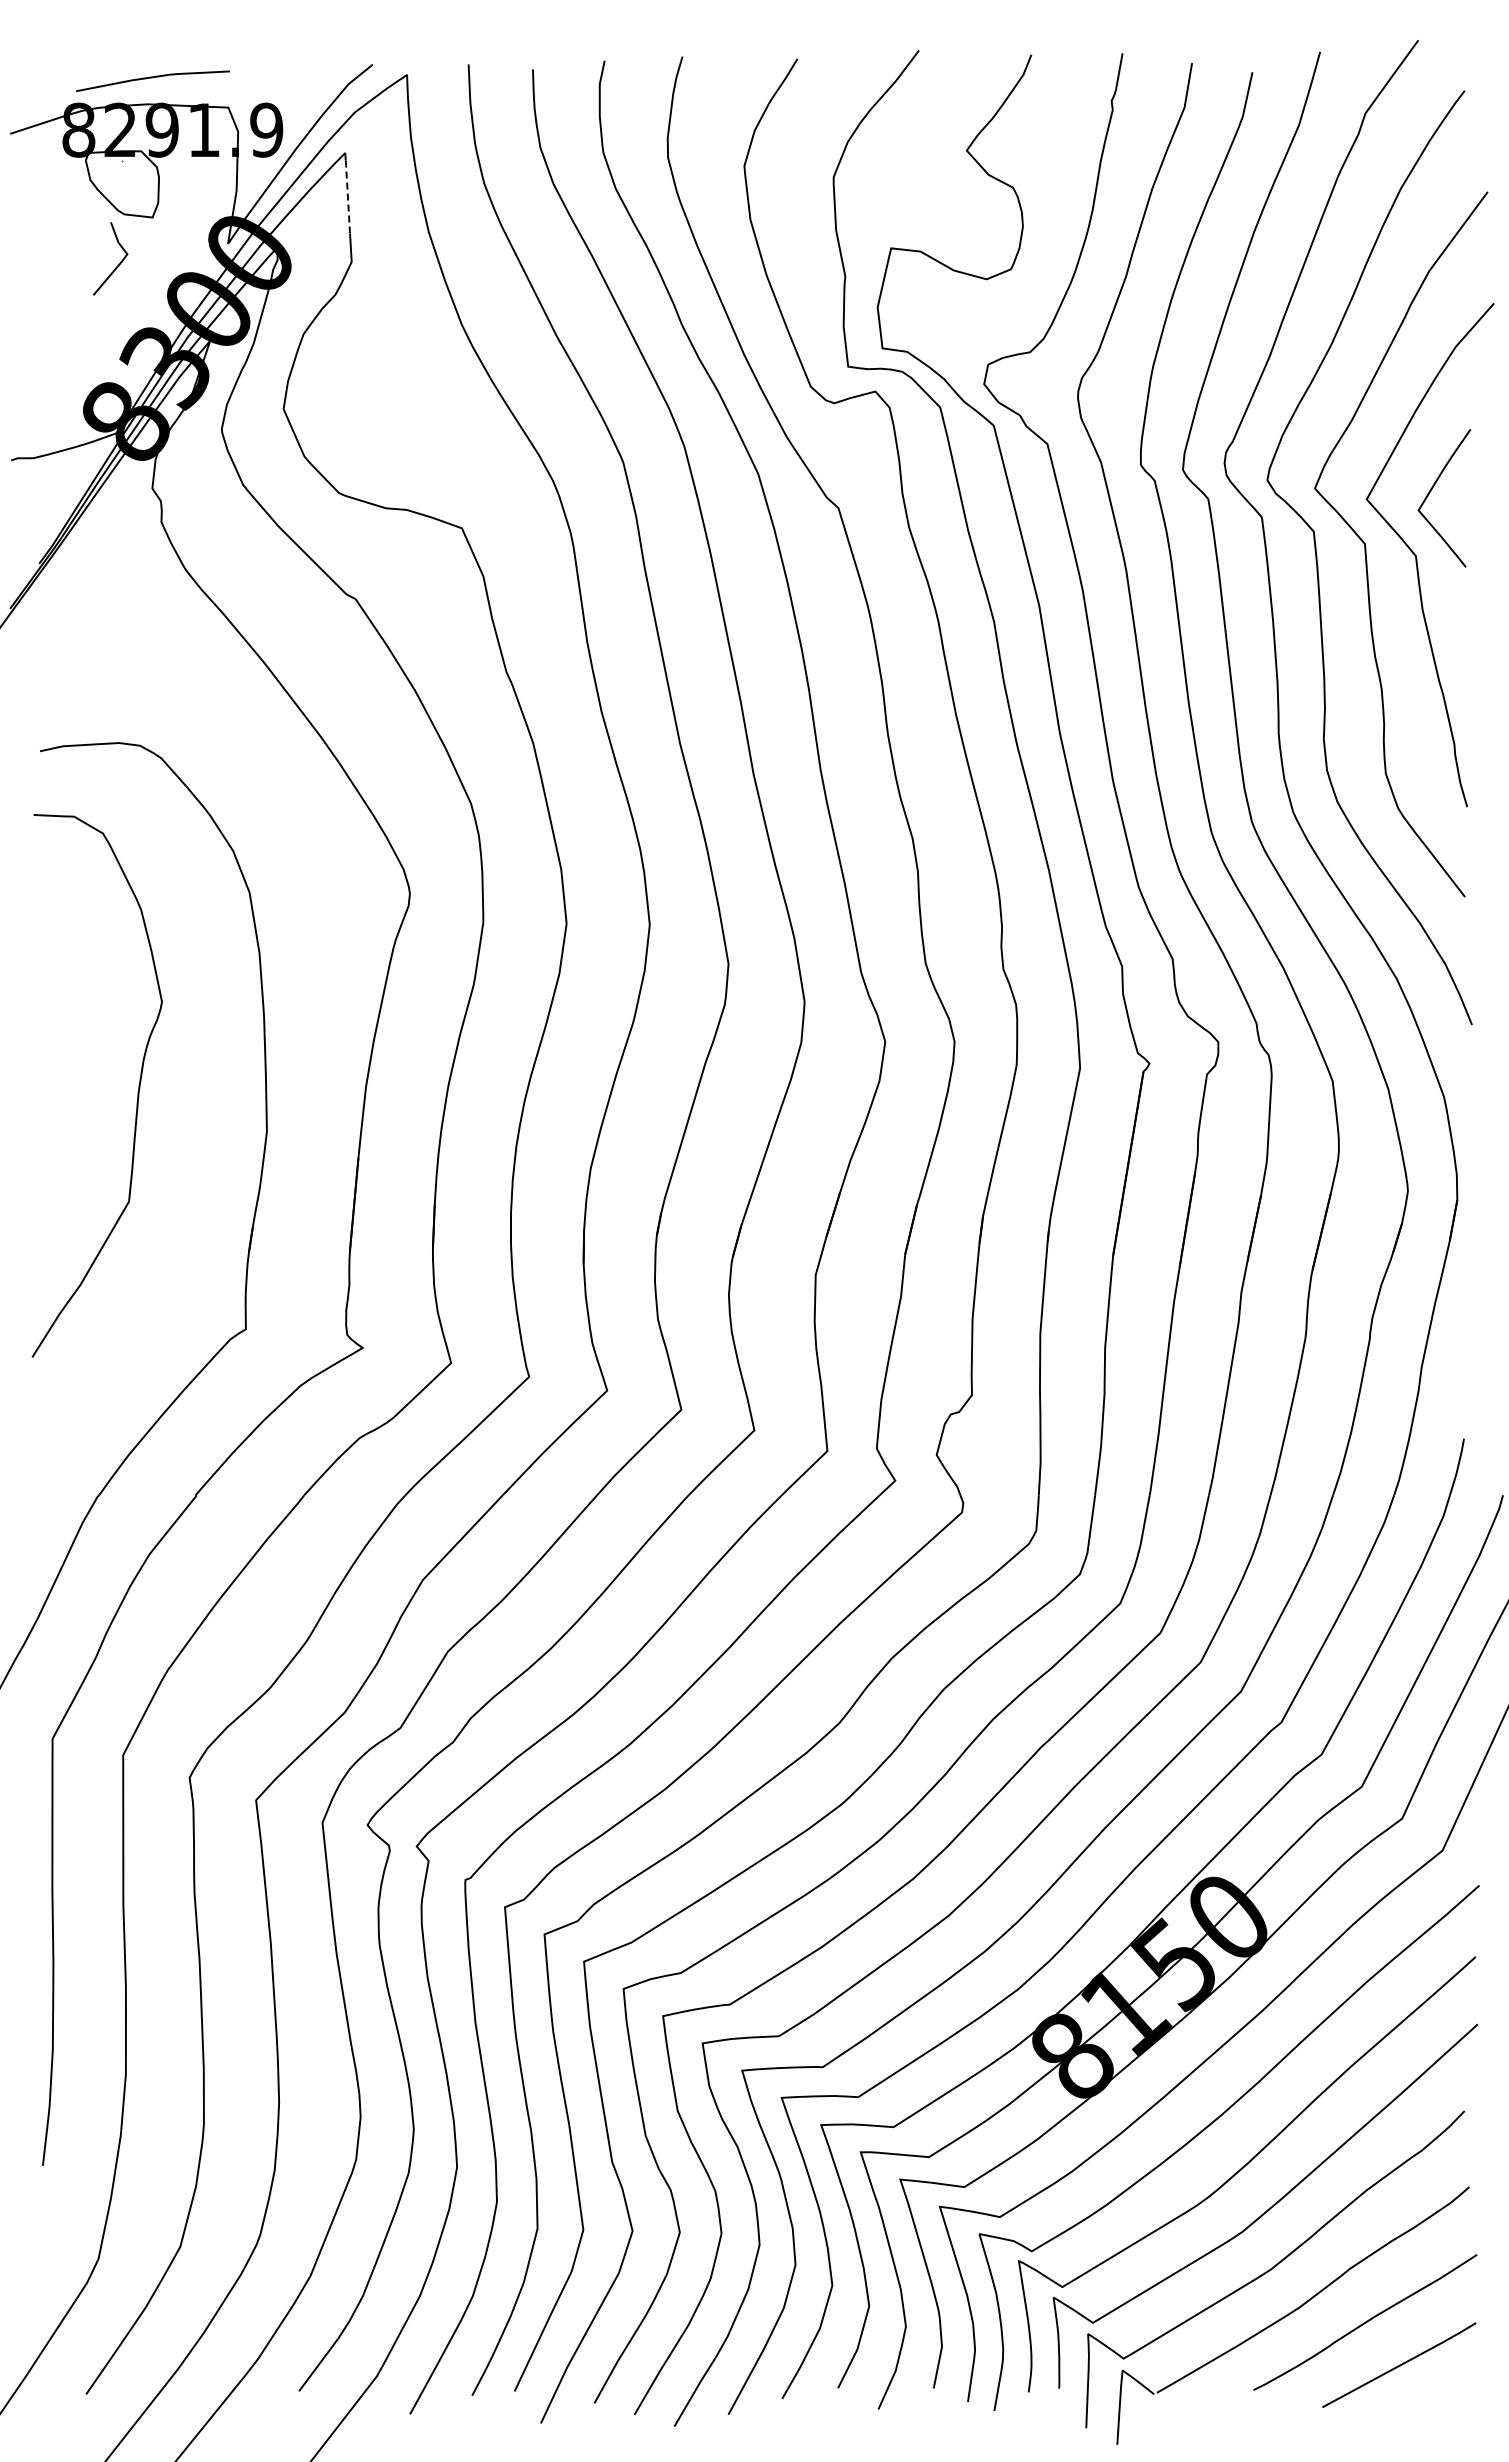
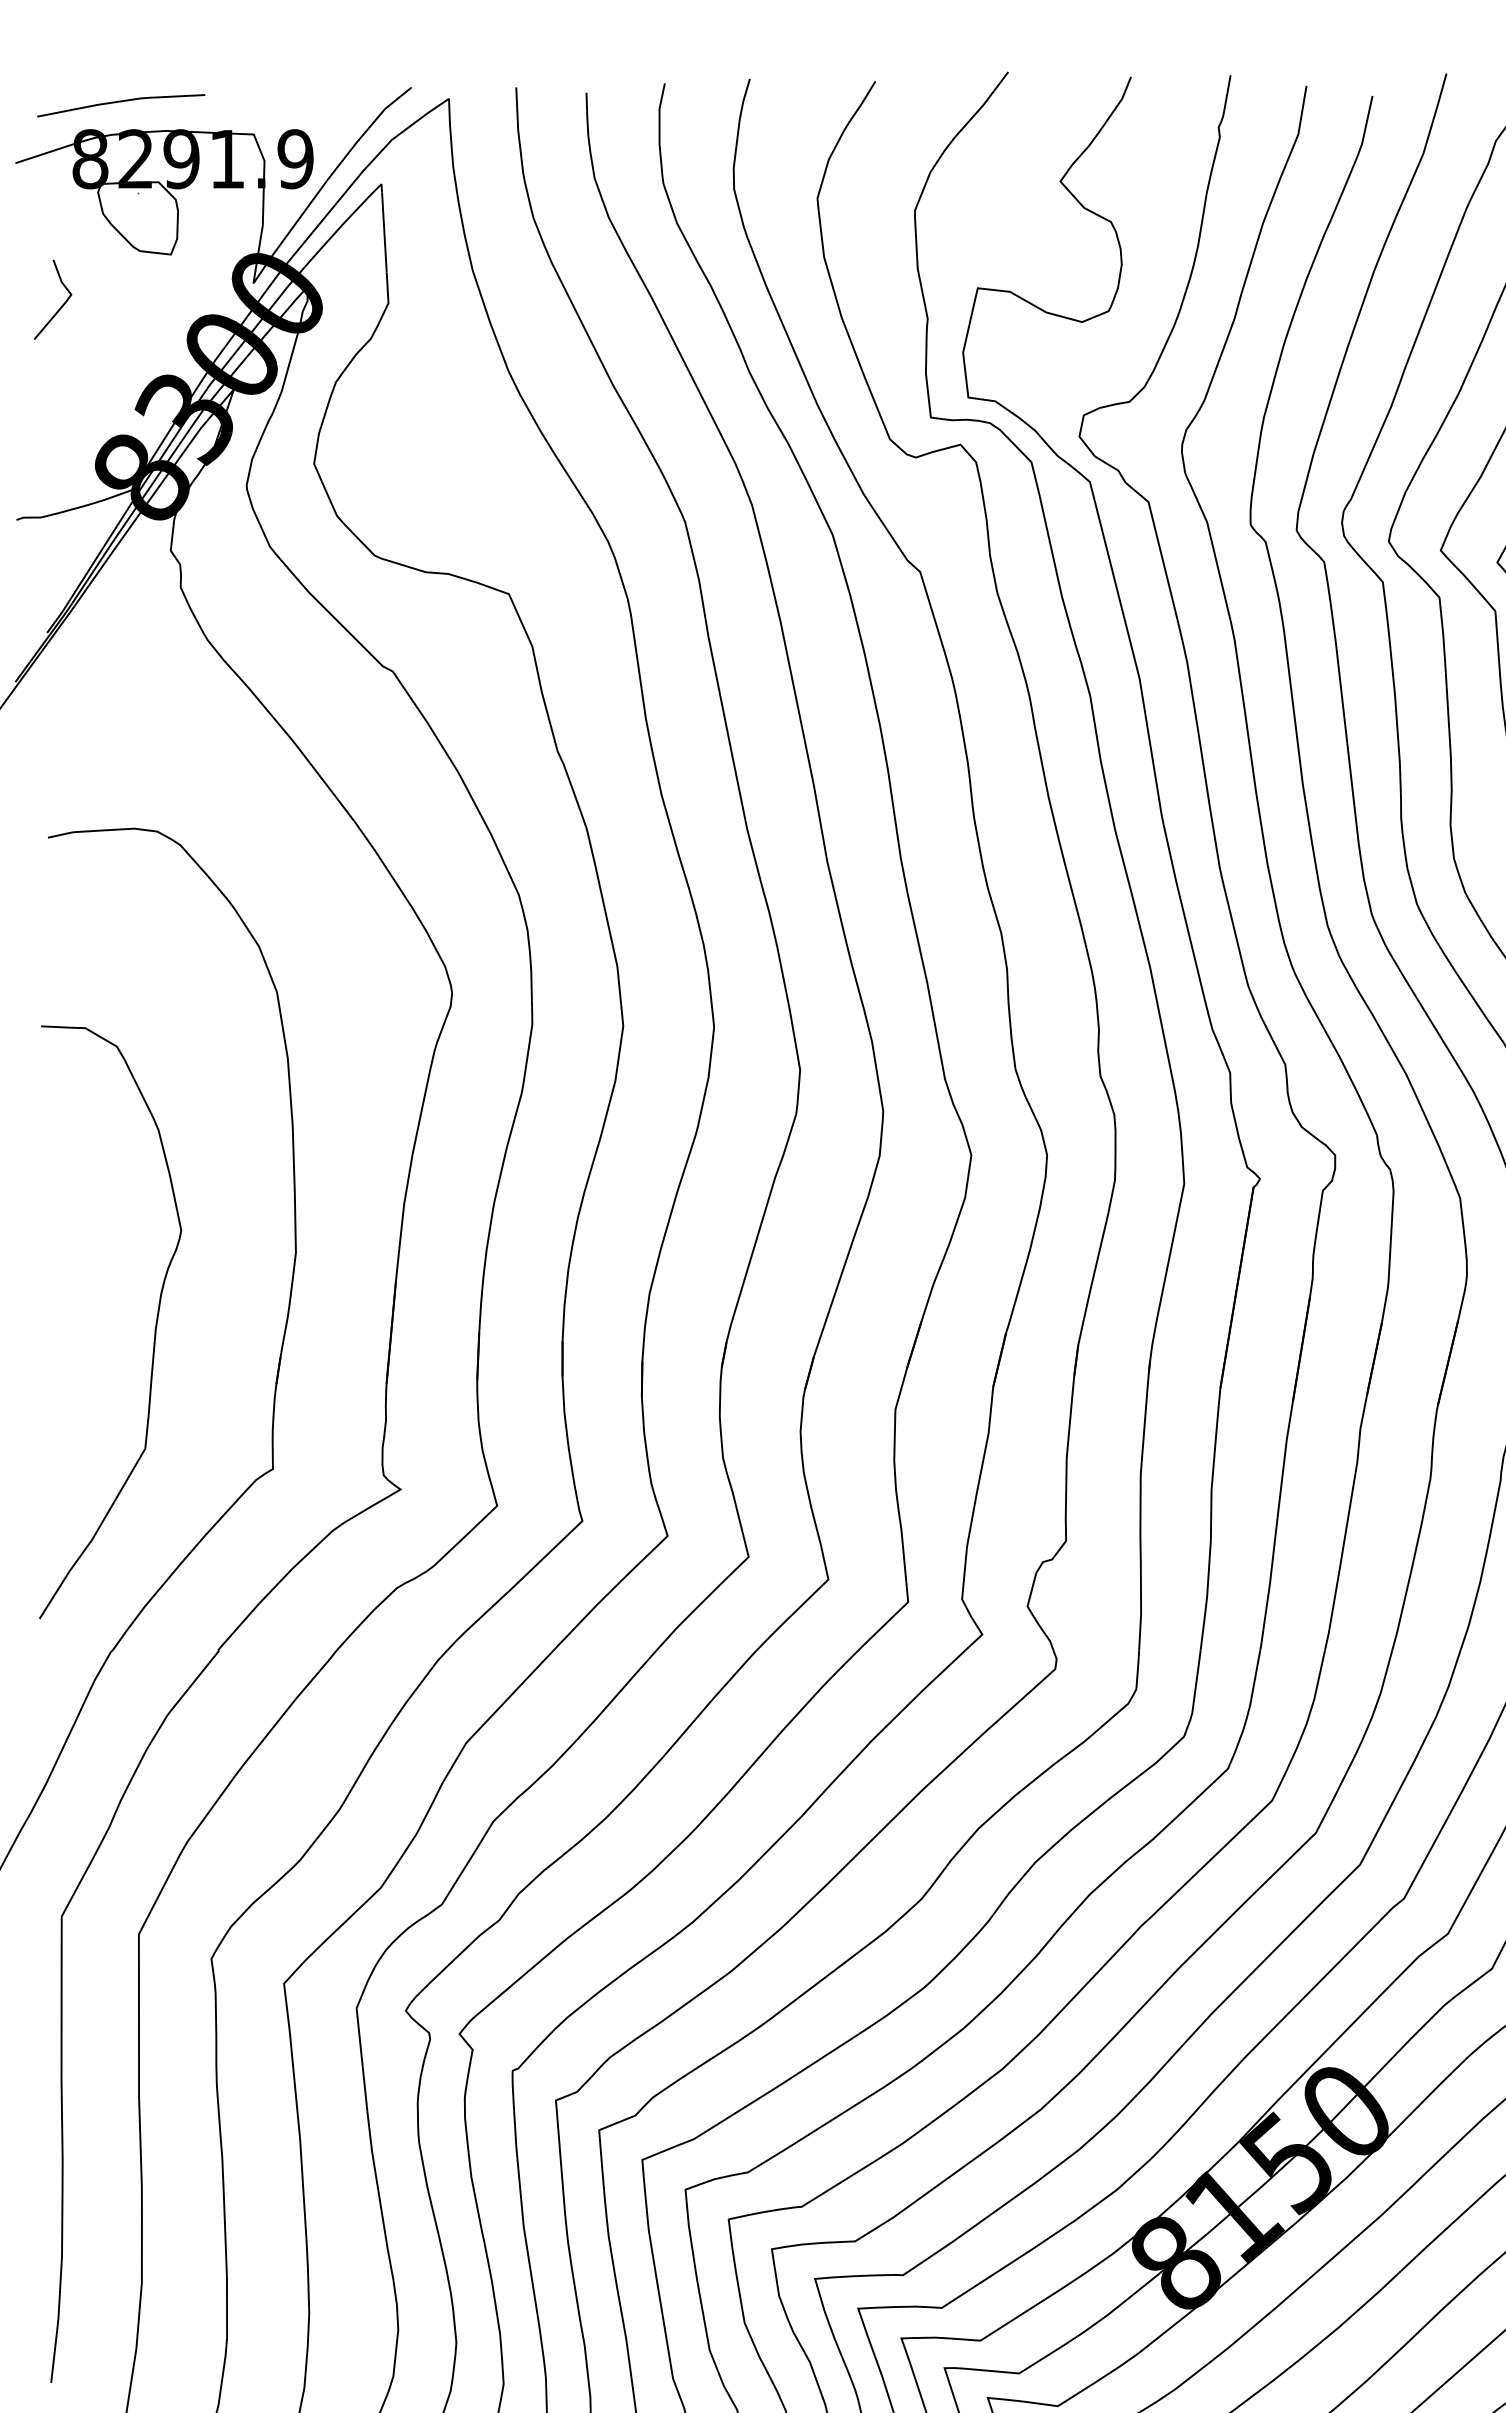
line: (152, 78) -> (120, 102), moved
line: (347, 197) -> (383, 232), dashed -> solid
line: (119, 262) -> (62, 303), moved
curve: (137, 1091) -> (154, 1328), moved

